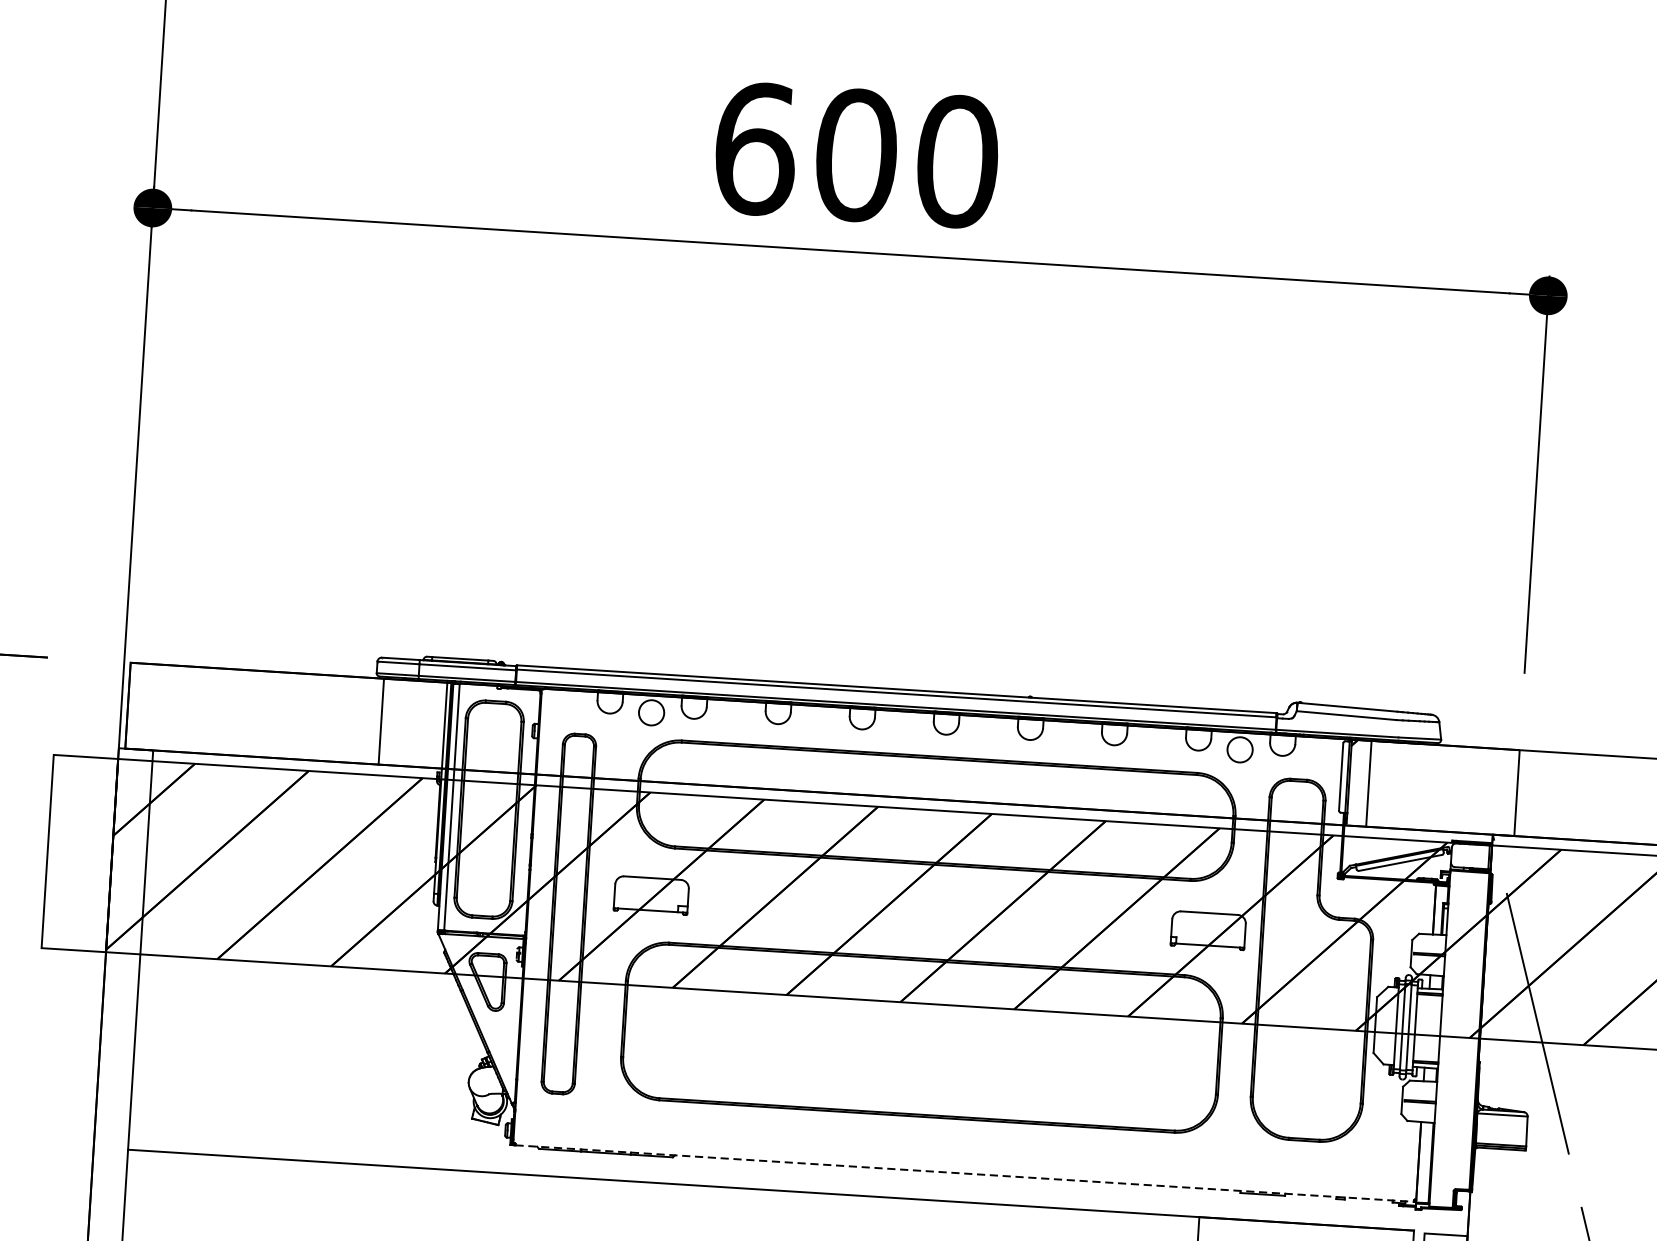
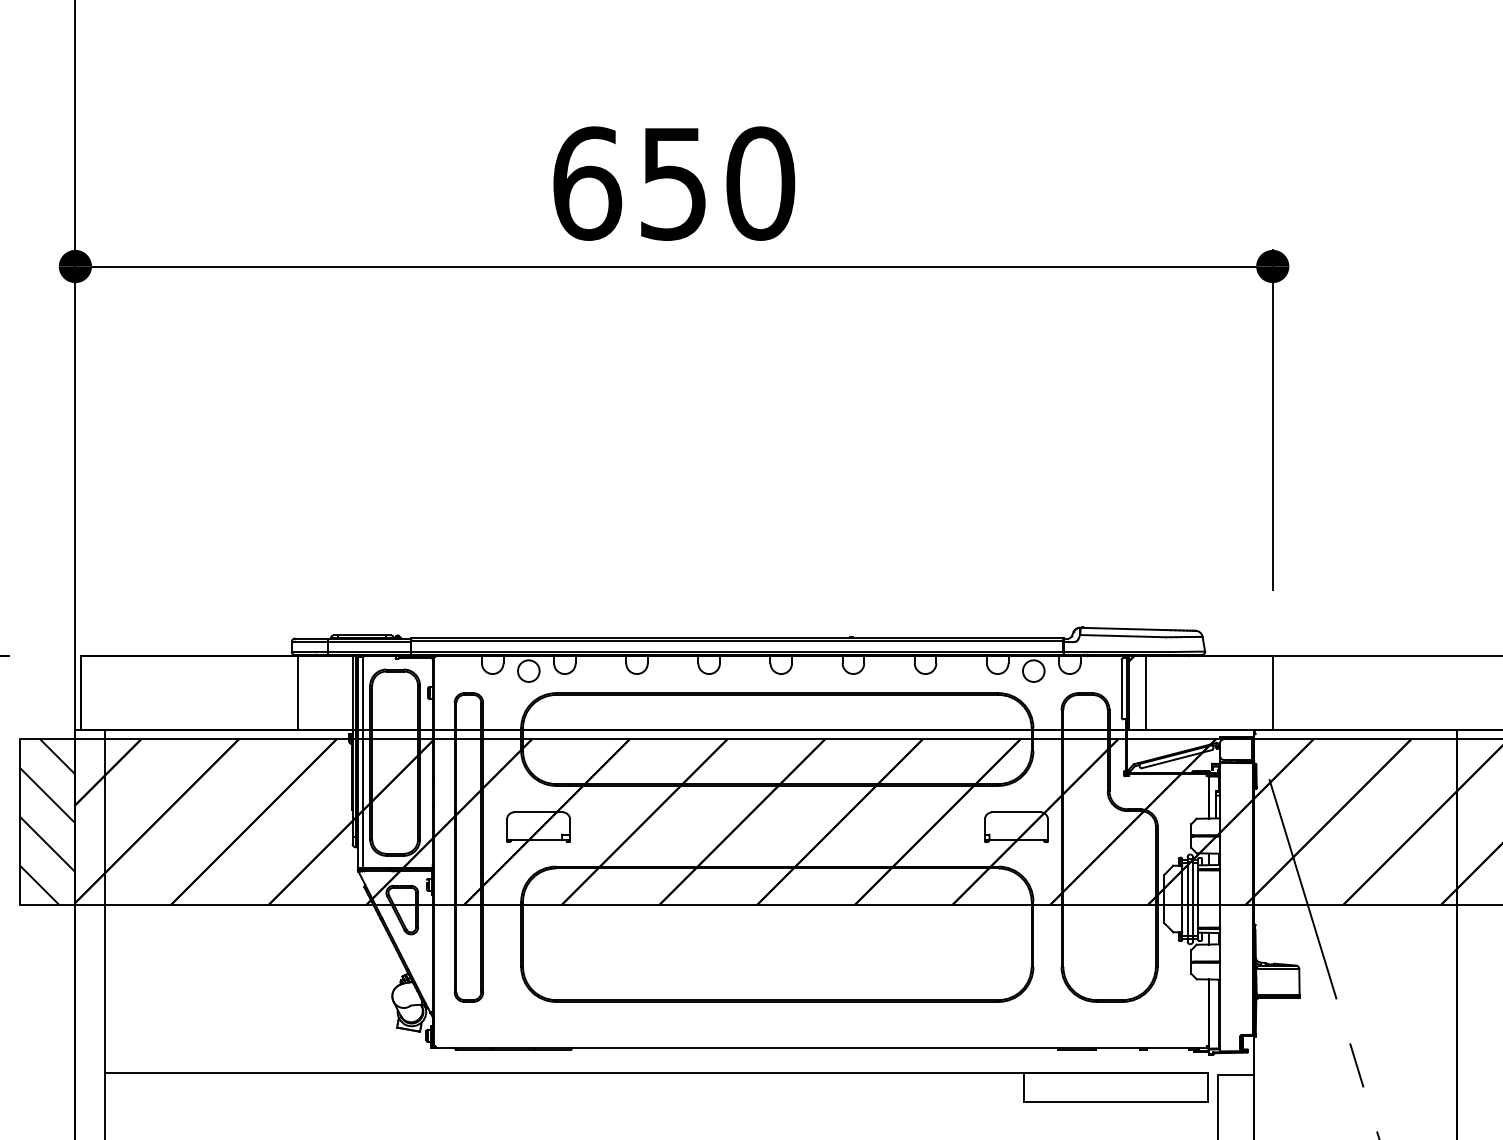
text: (855, 155) -> (673, 183), 600 -> 650
hatch: (79, 853) -> (47, 822), added
line: (965, 1174) -> (821, 1048), dashed -> solid

